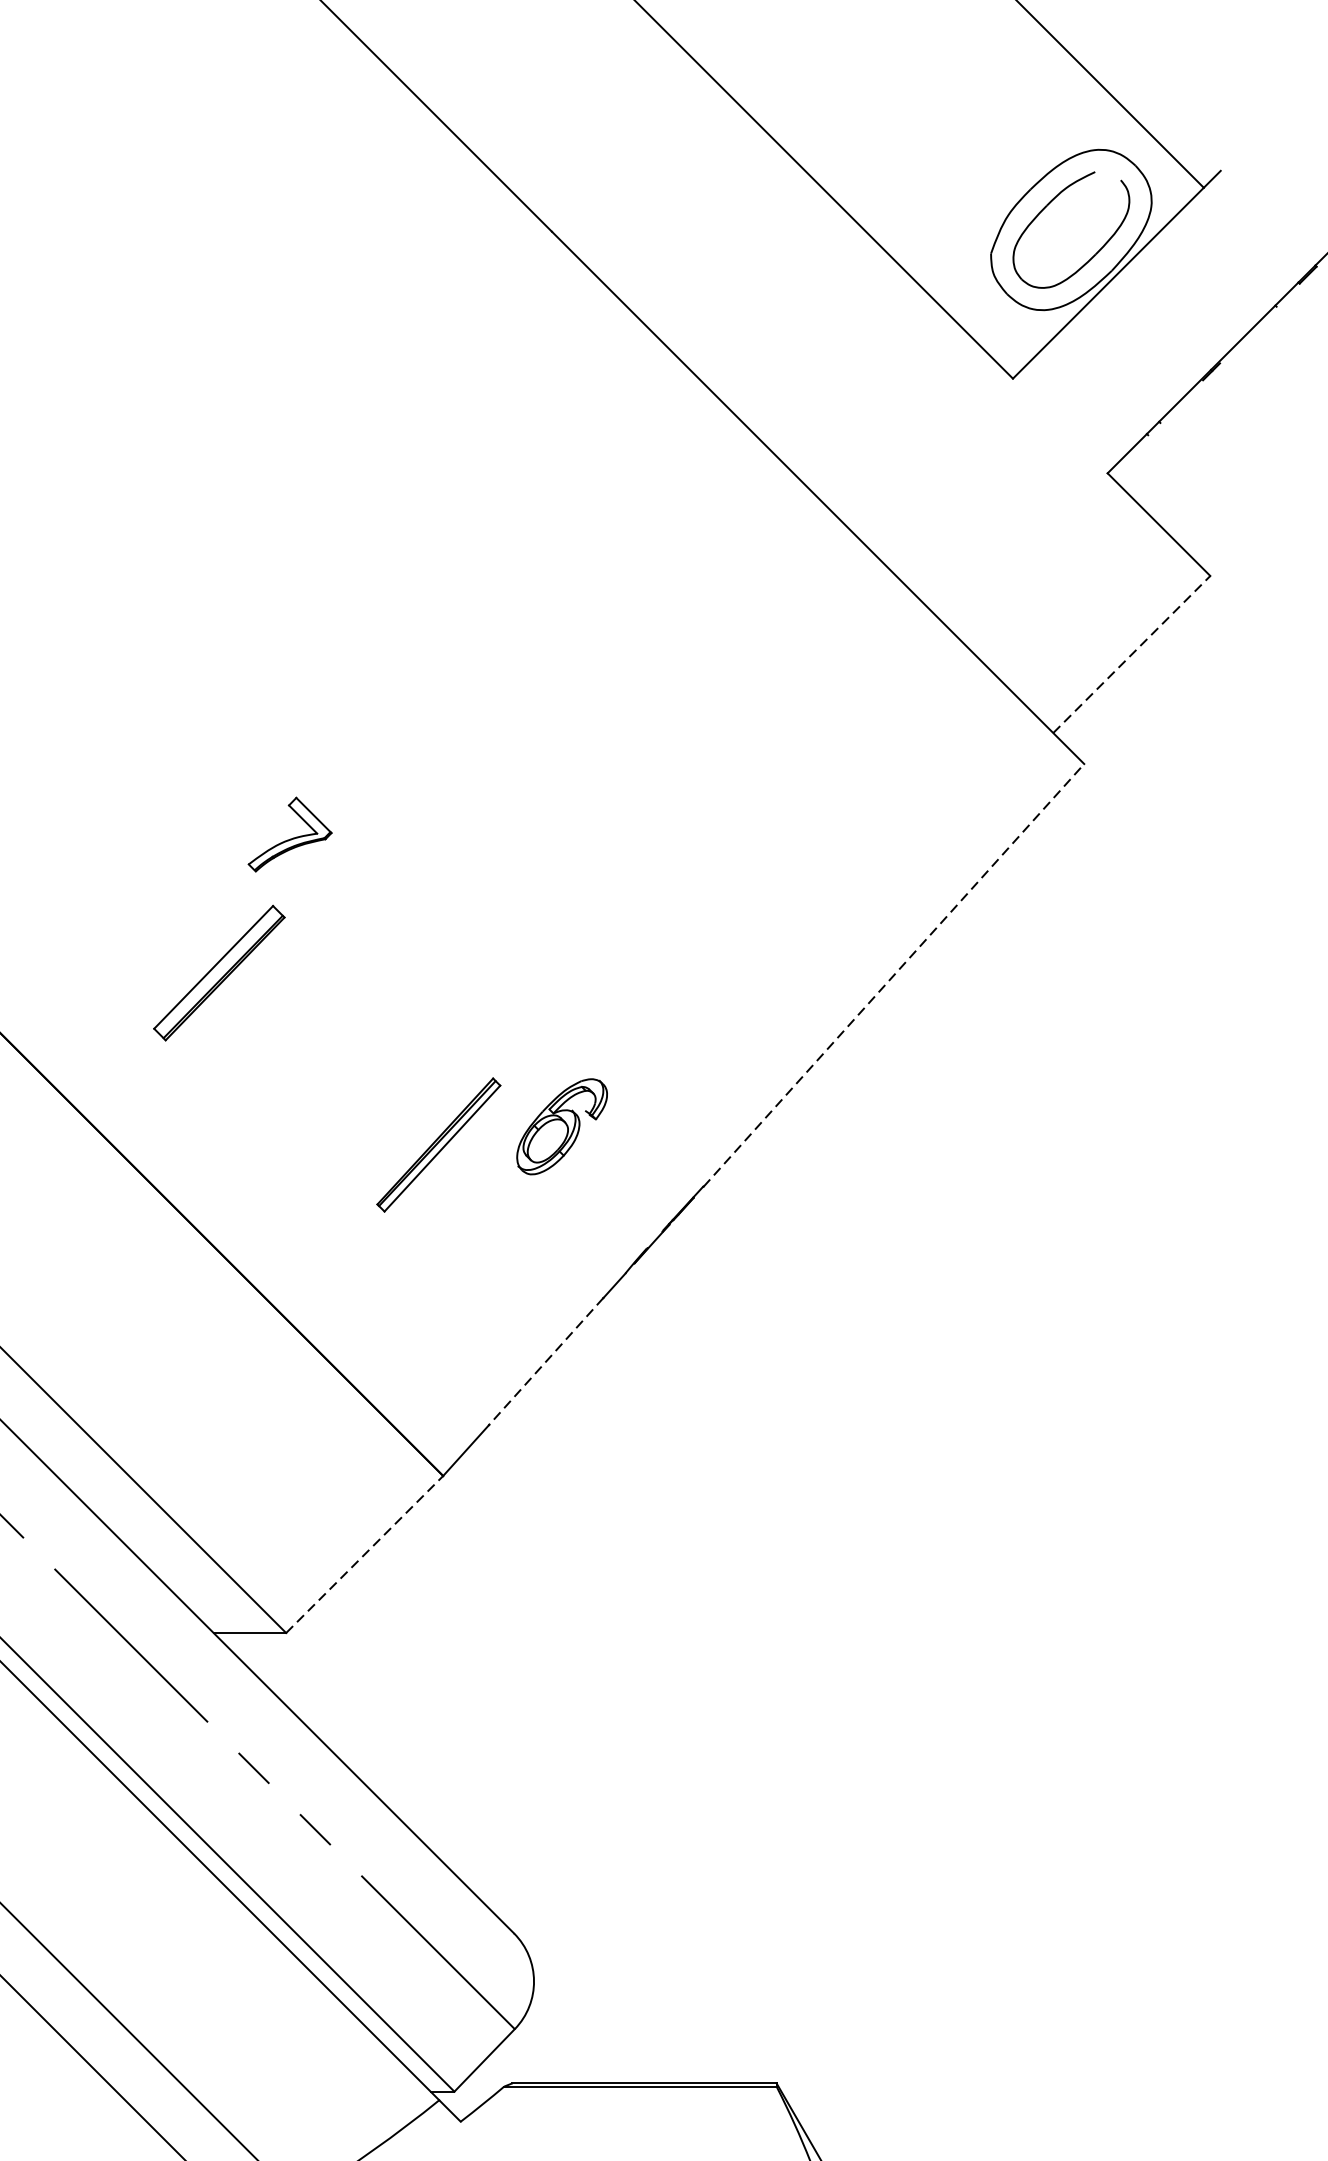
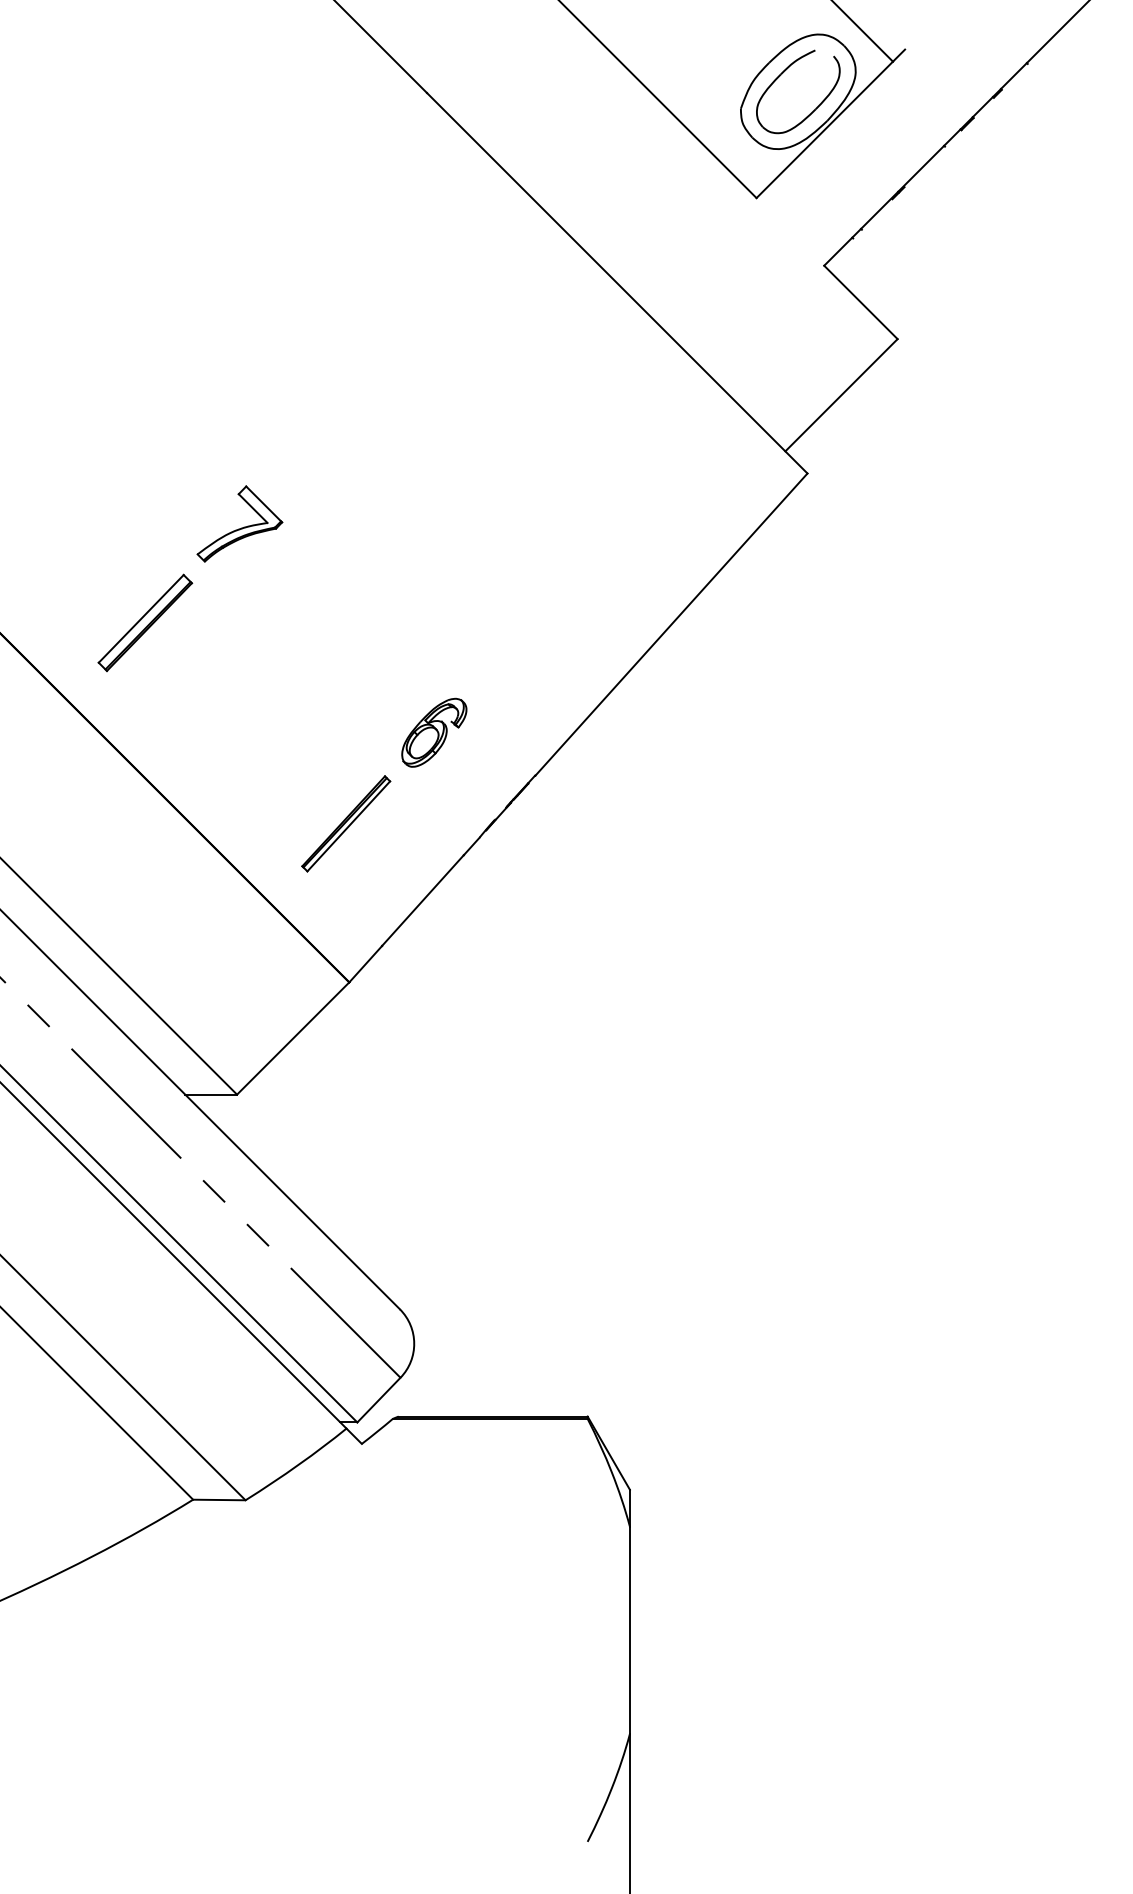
line: (1131, 653) -> (841, 394), dashed -> solid
part: (289, 833) -> (239, 523), size x1.43
part: (219, 972) -> (145, 622), moved
line: (893, 975) -> (671, 624), dashed -> solid
part: (439, 1144) -> (346, 823), moved
line: (545, 1362) -> (422, 901), dashed -> solid
line: (365, 1554) -> (293, 1038), dashed -> solid

